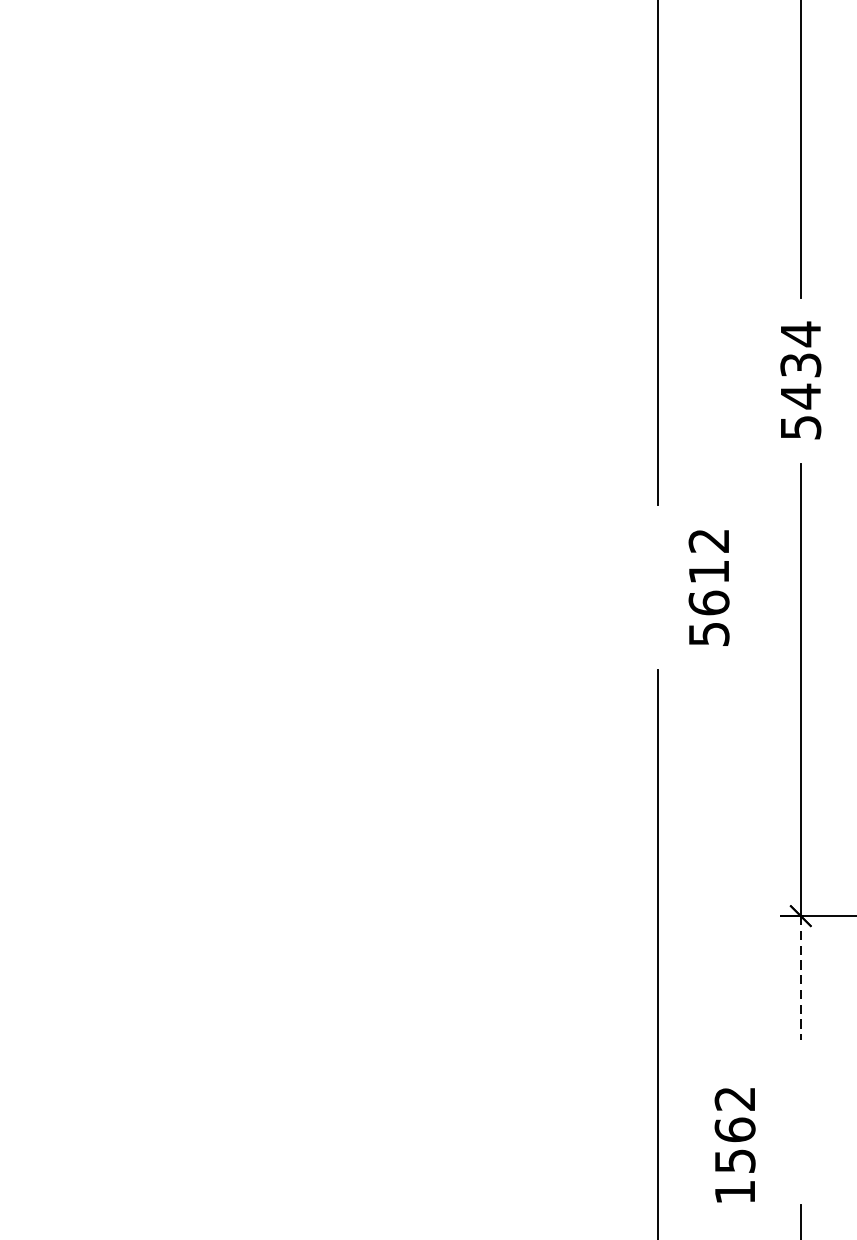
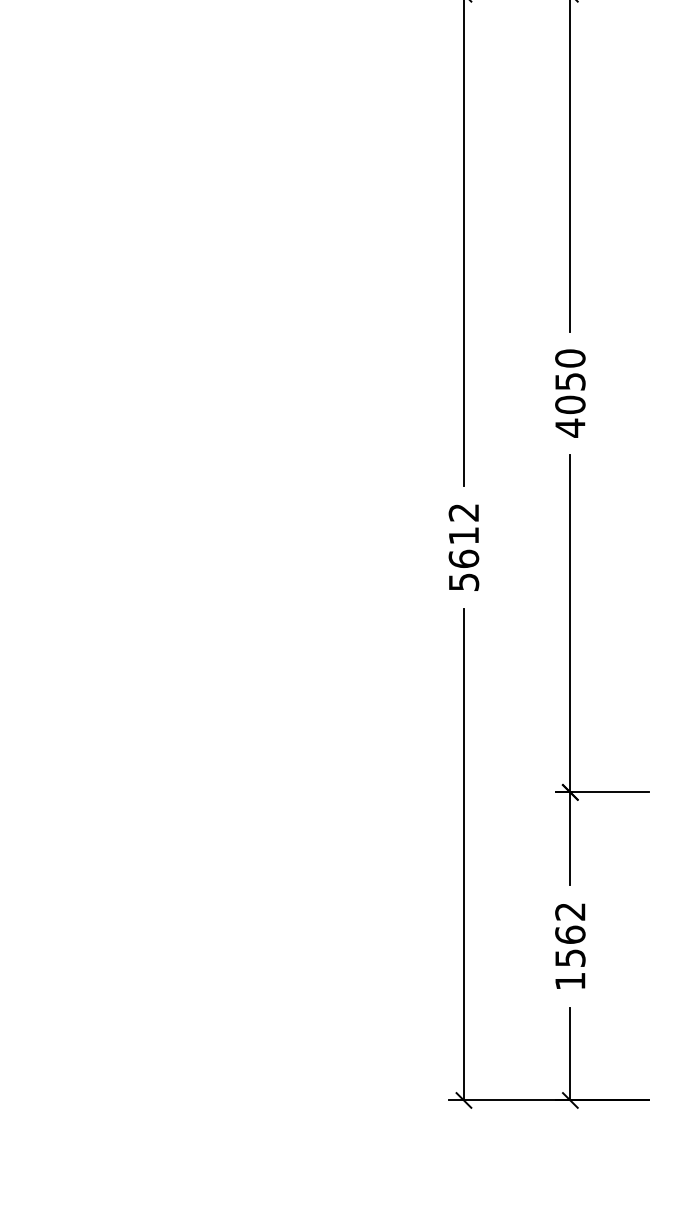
text: (801, 381) -> (570, 393), 5434 -> 4050
text: (708, 587) -> (463, 547), moved
line: (801, 979) -> (570, 839), dashed -> solid
text: (735, 1144) -> (570, 945), moved

